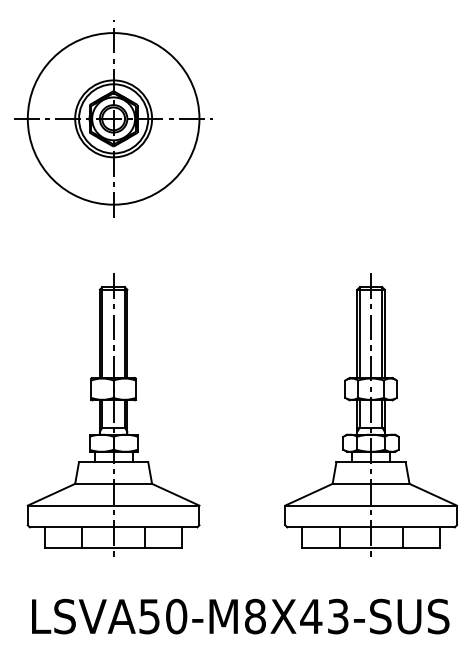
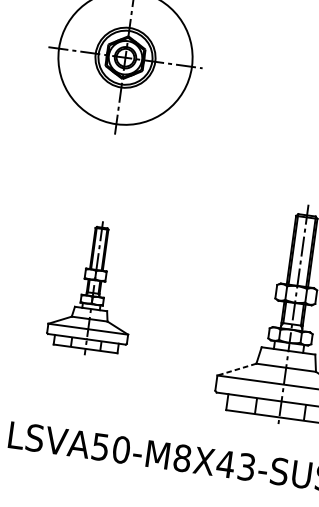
part: (113, 414) -> (94, 286), size x0.6
line: (308, 494) -> (236, 369), solid -> dashed

